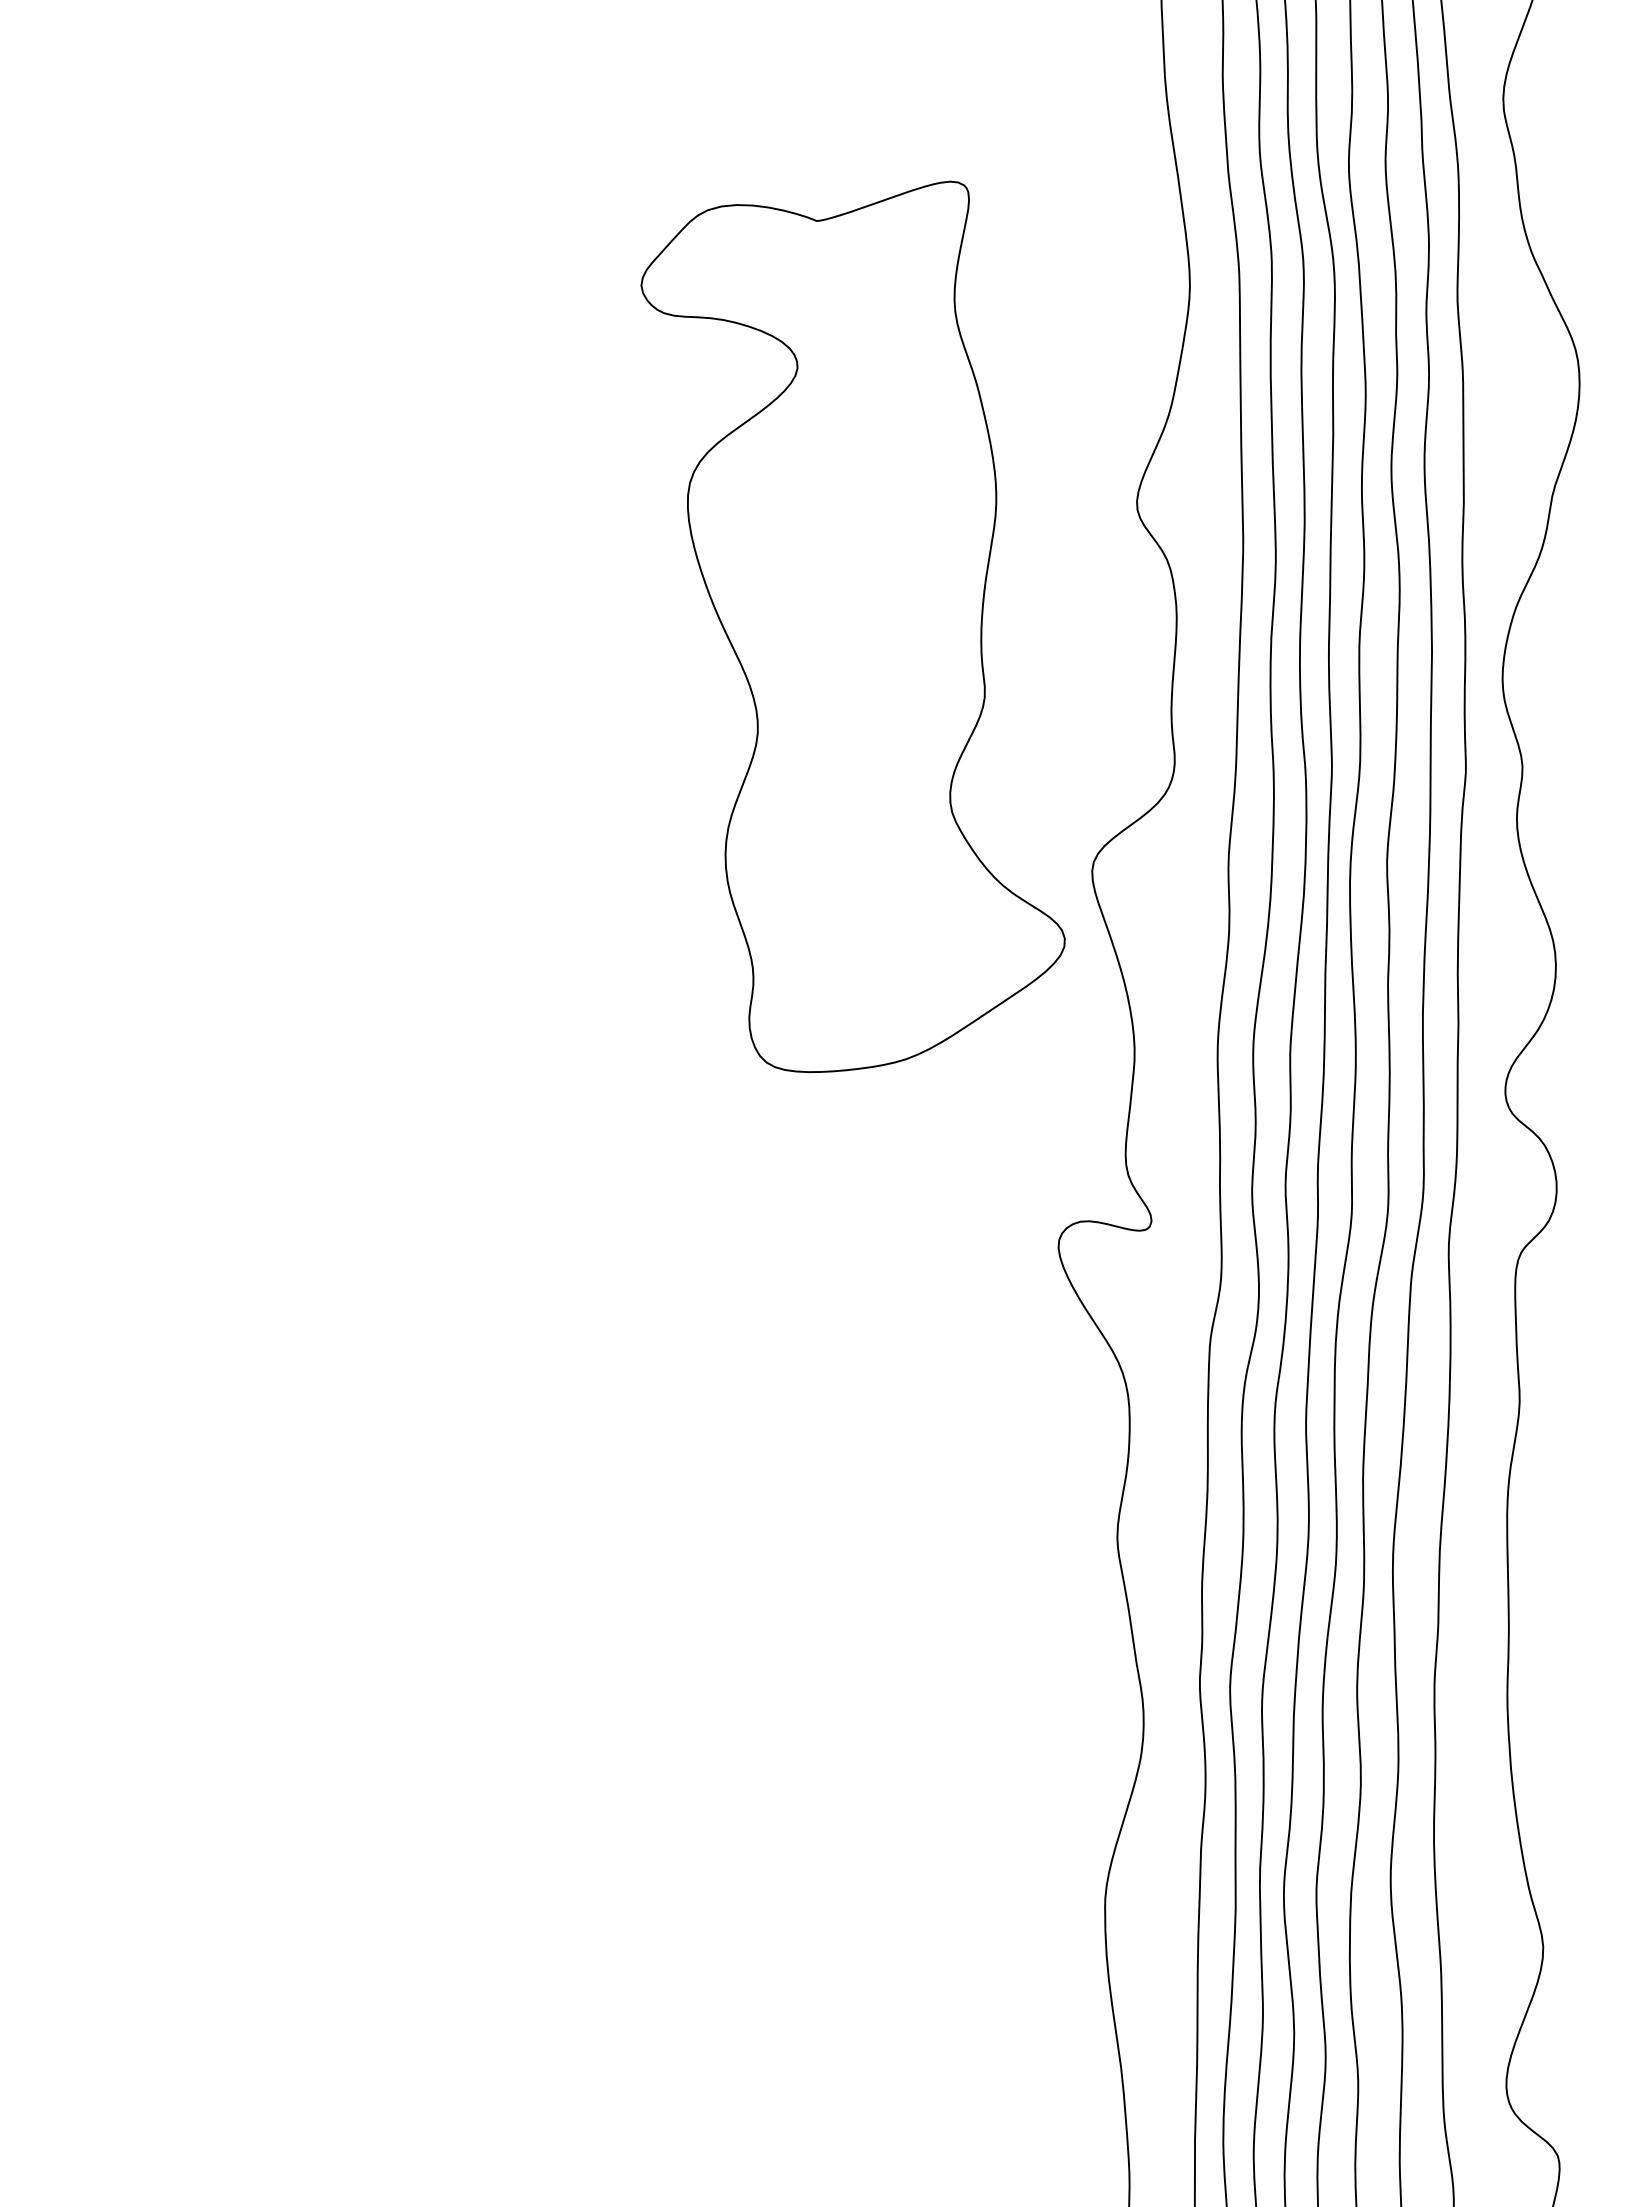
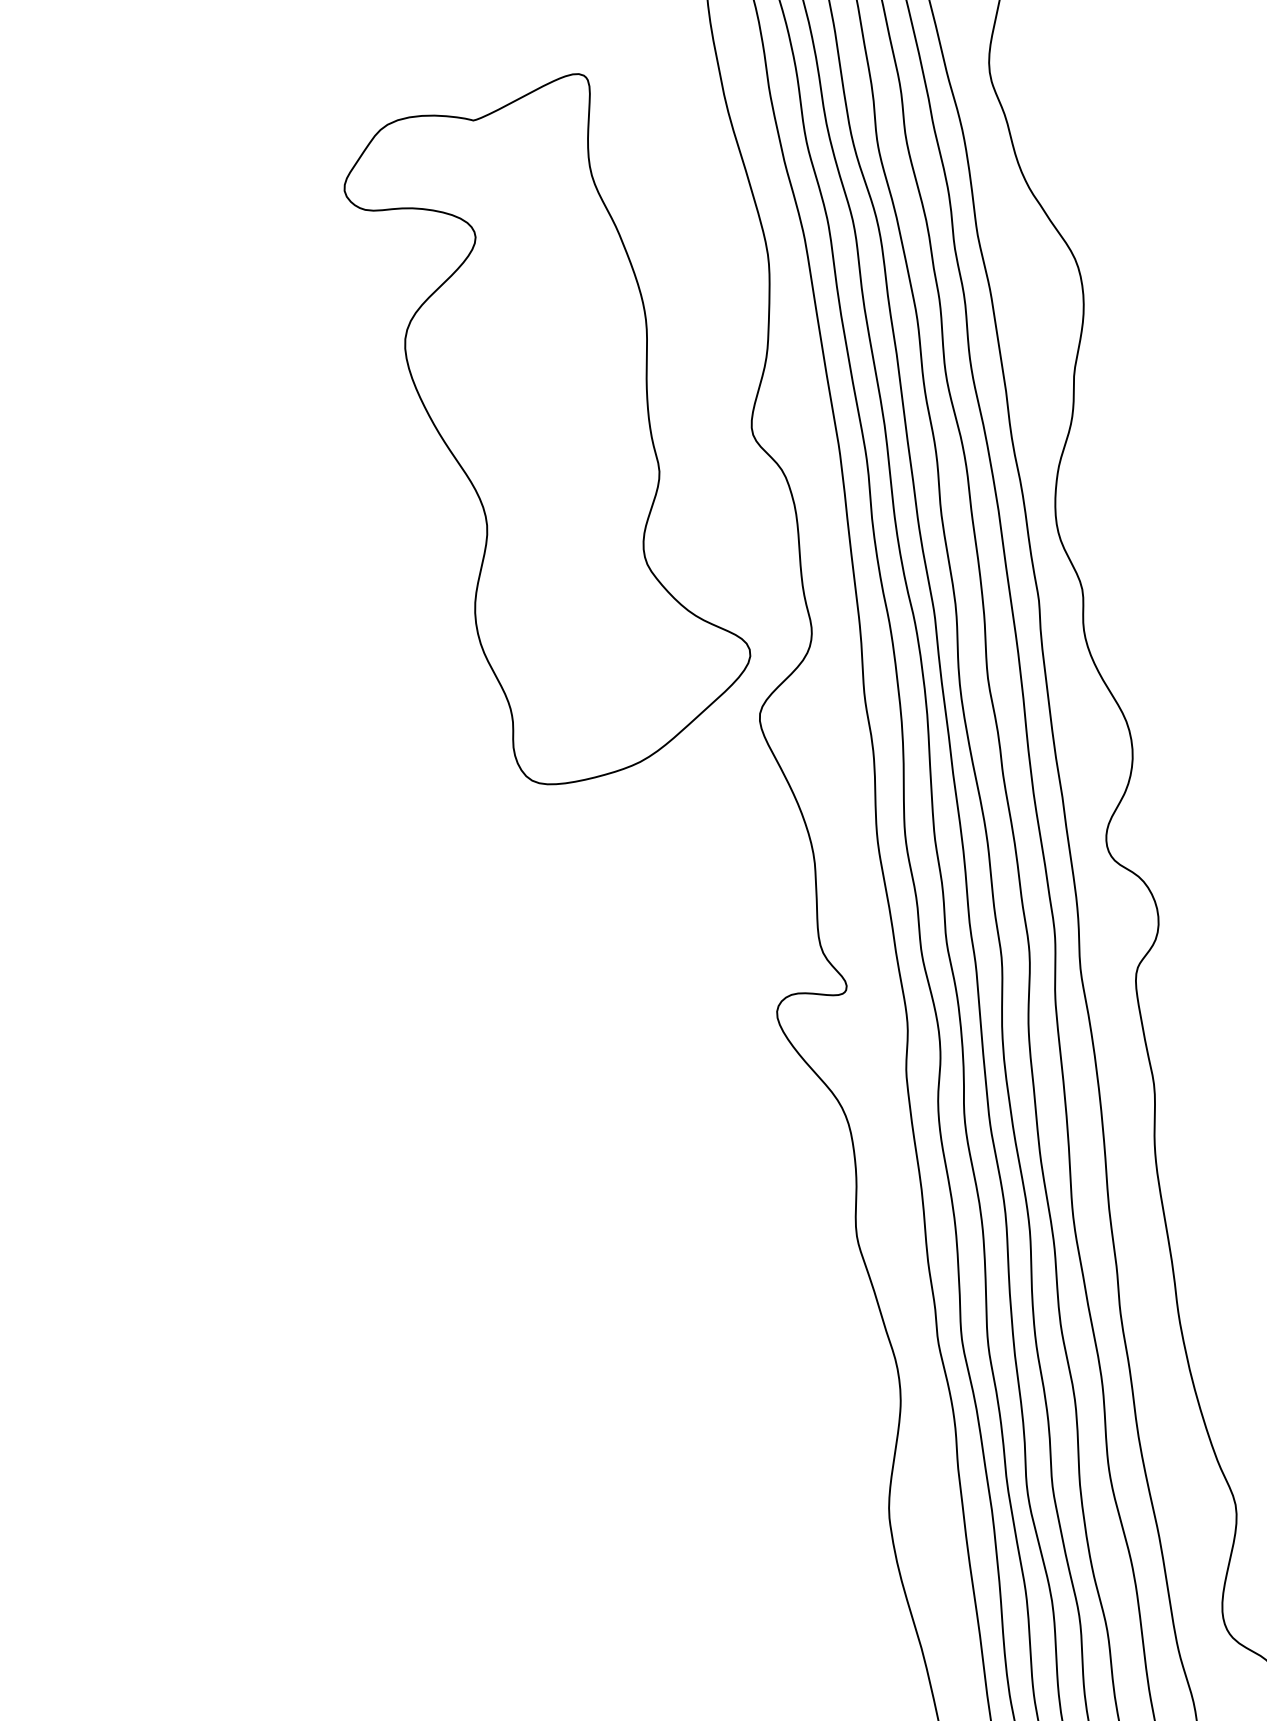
part: (852, 626) -> (548, 431), moved

